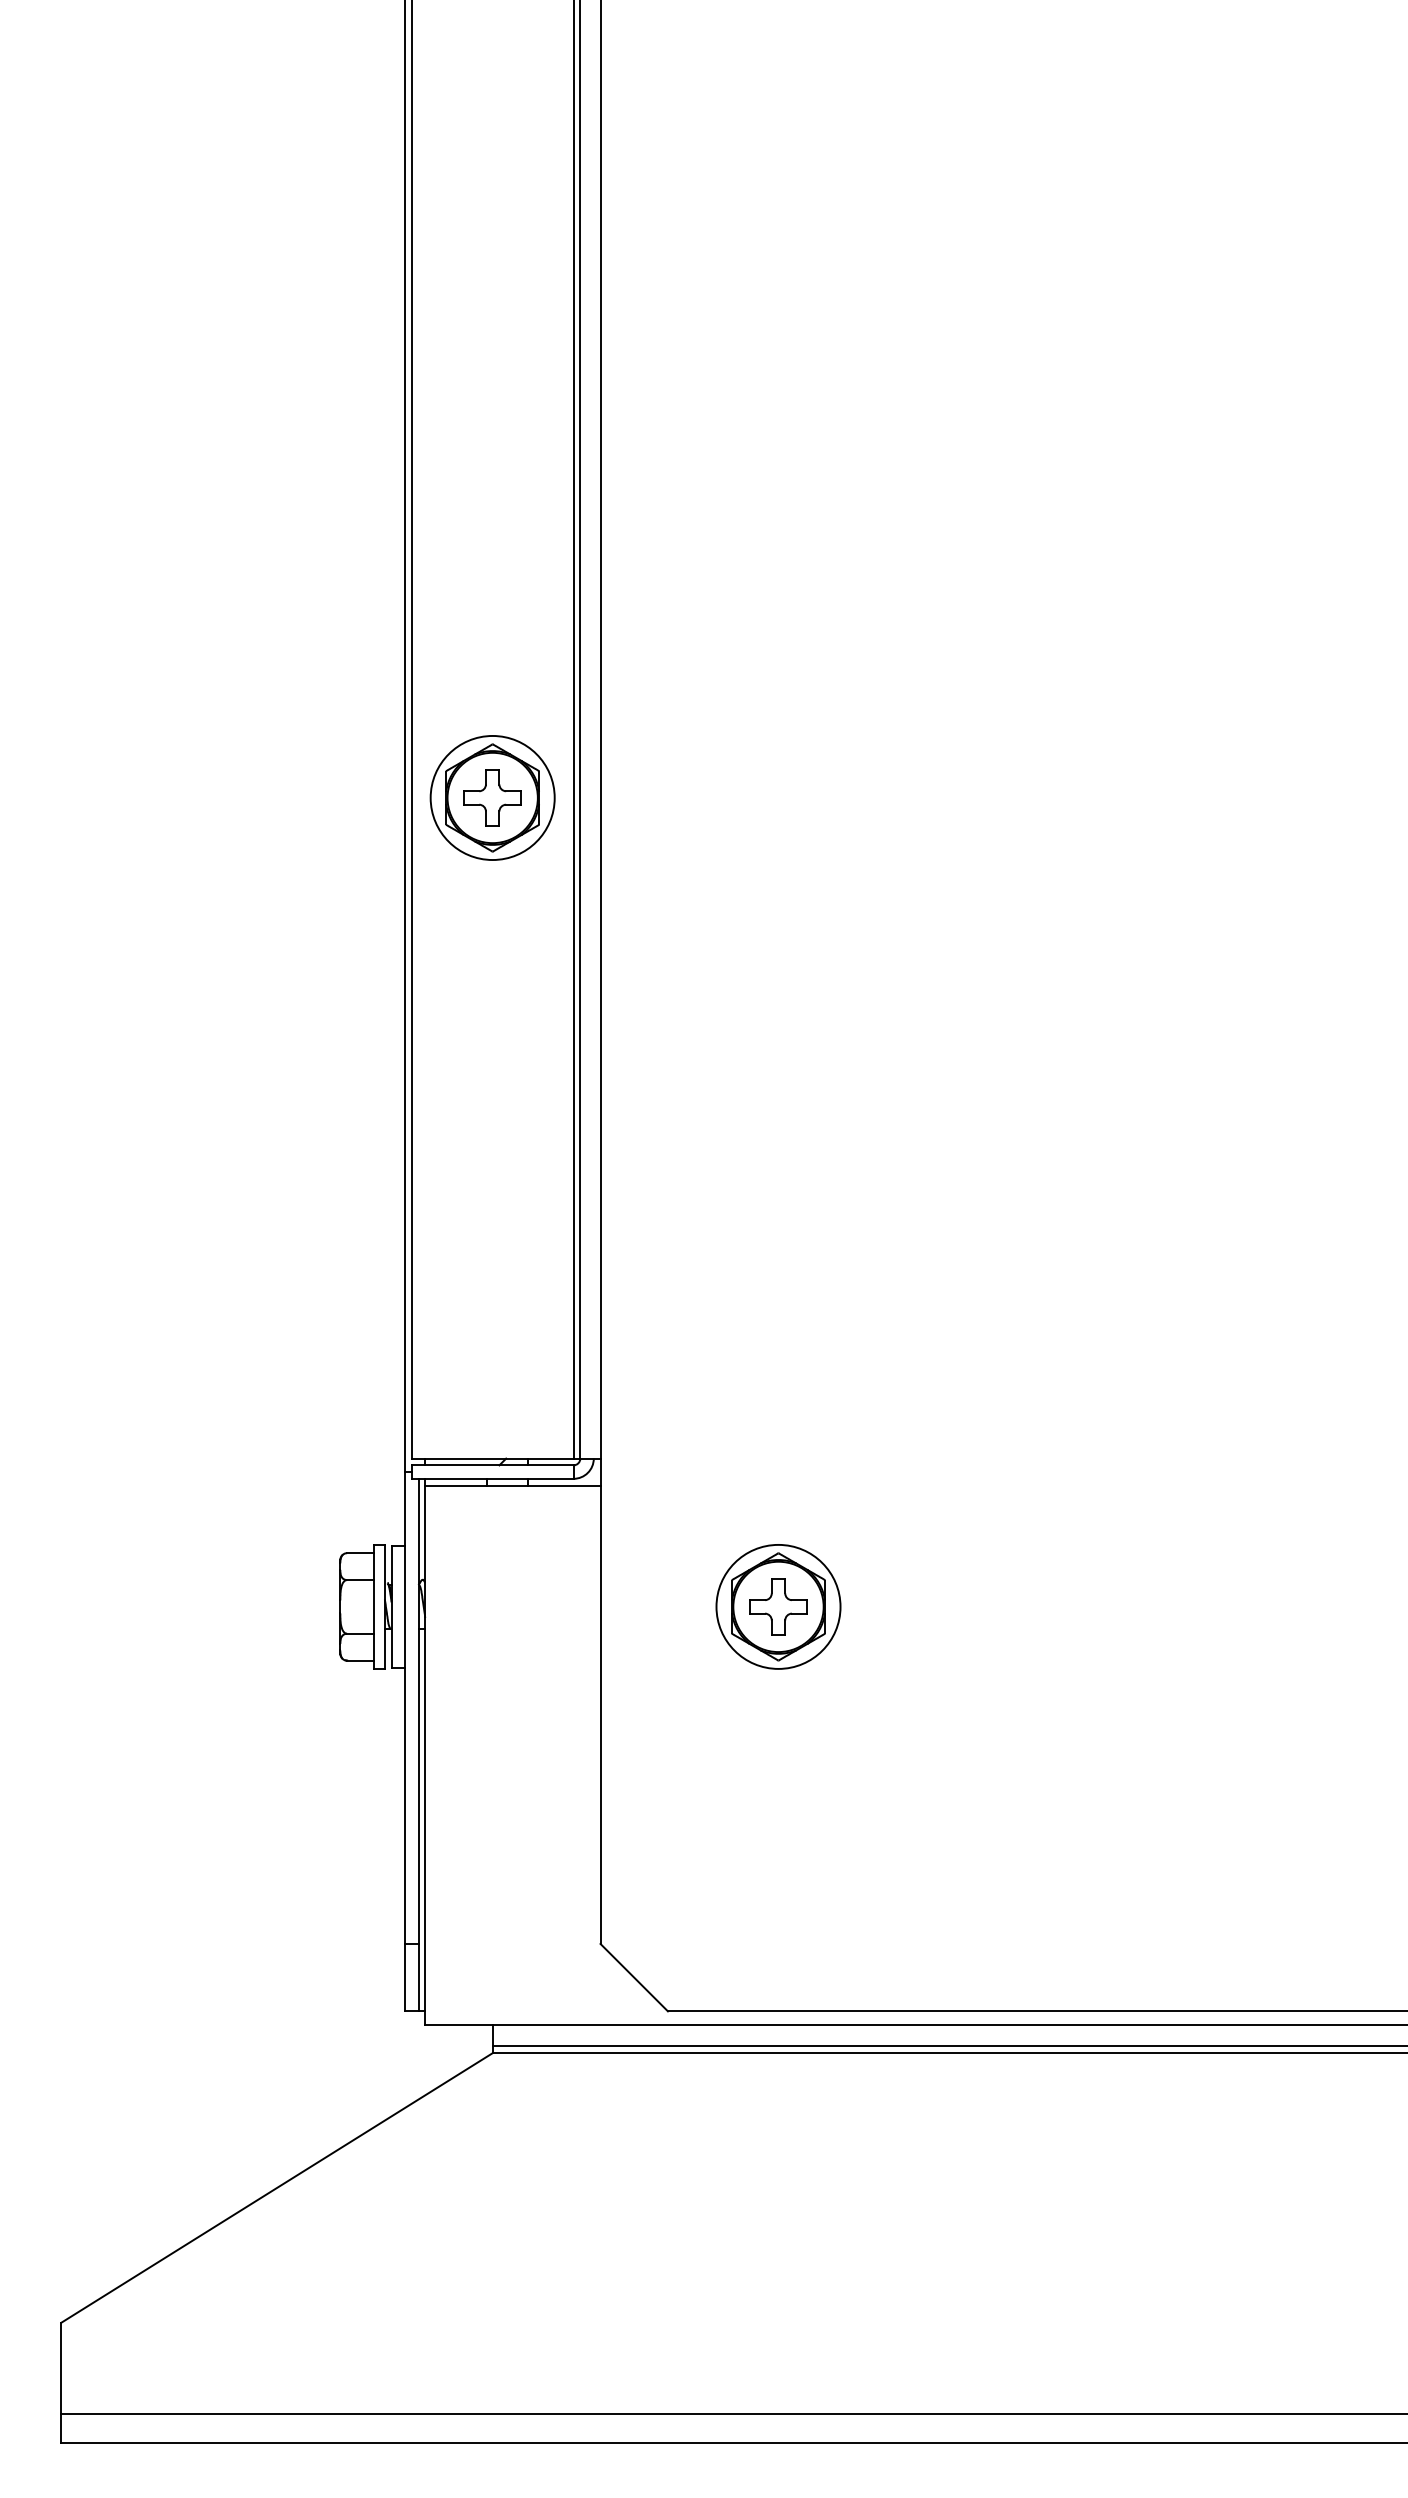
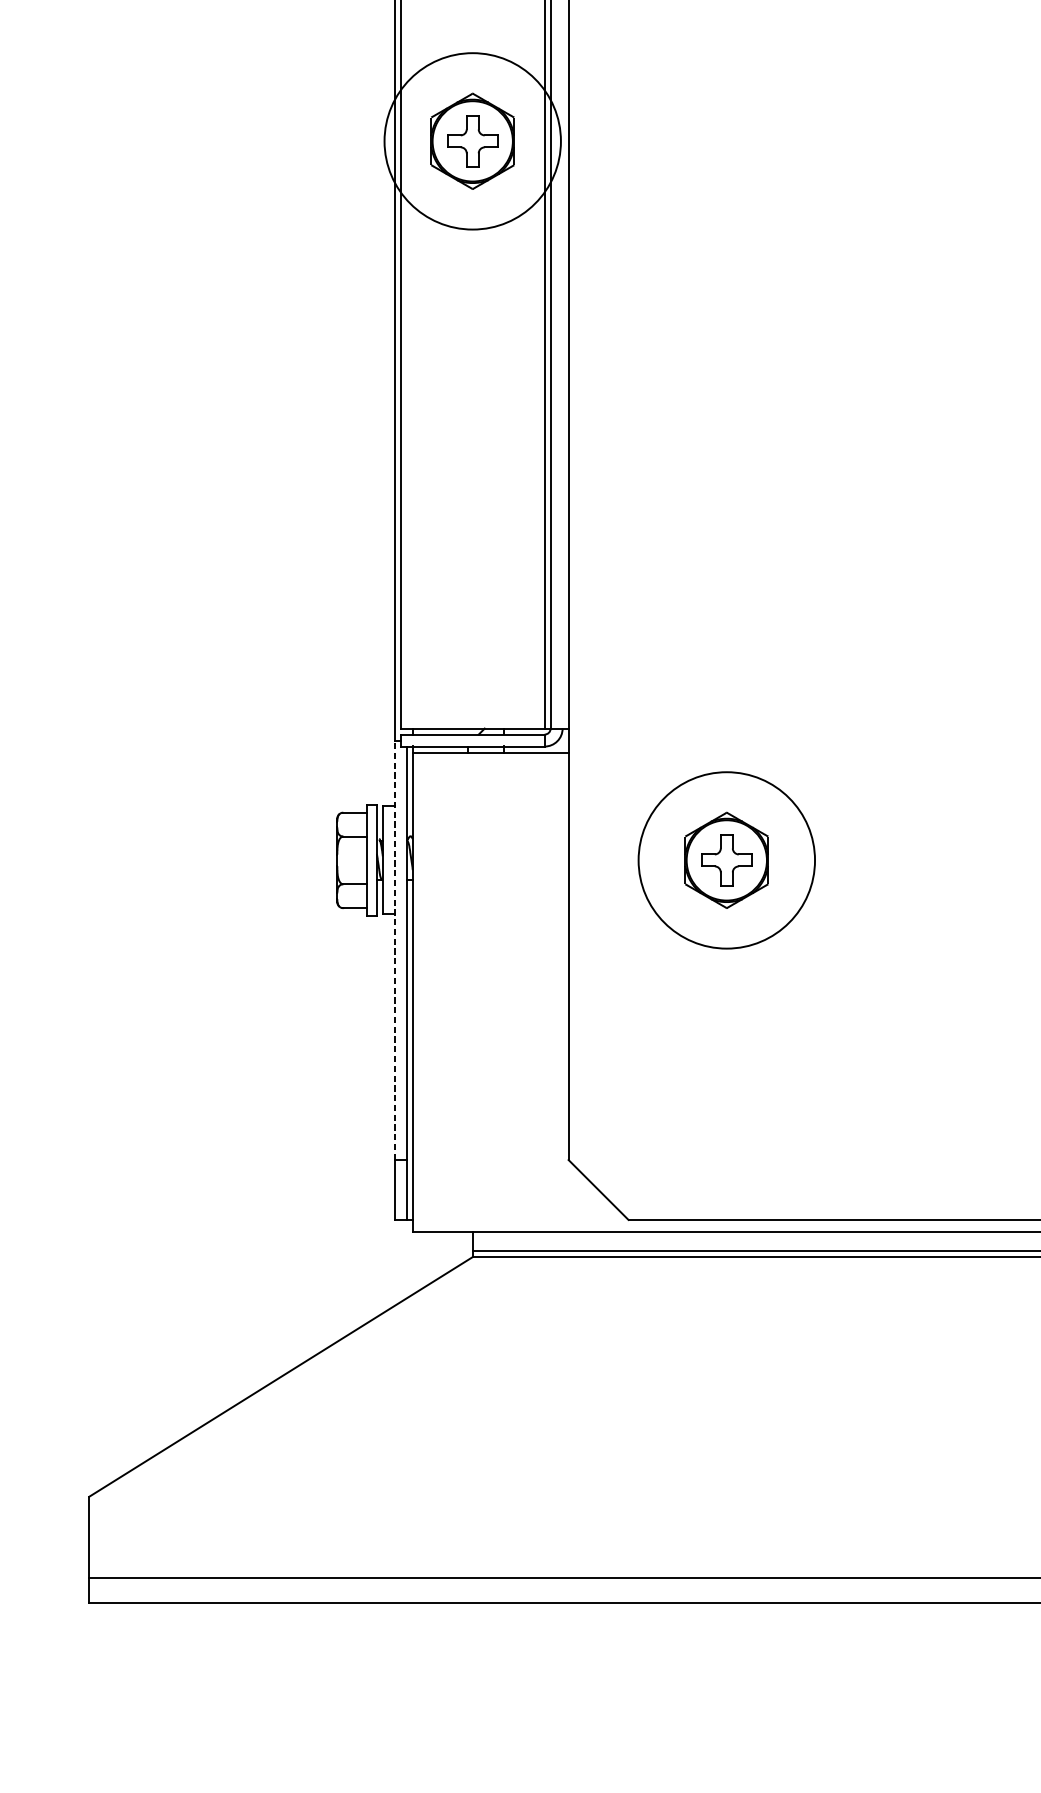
circle: (492, 797) -> (472, 140), size x1.6
circle: (778, 1606) -> (726, 860), size x1.6
line: (405, 1708) -> (395, 950), solid -> dashed

